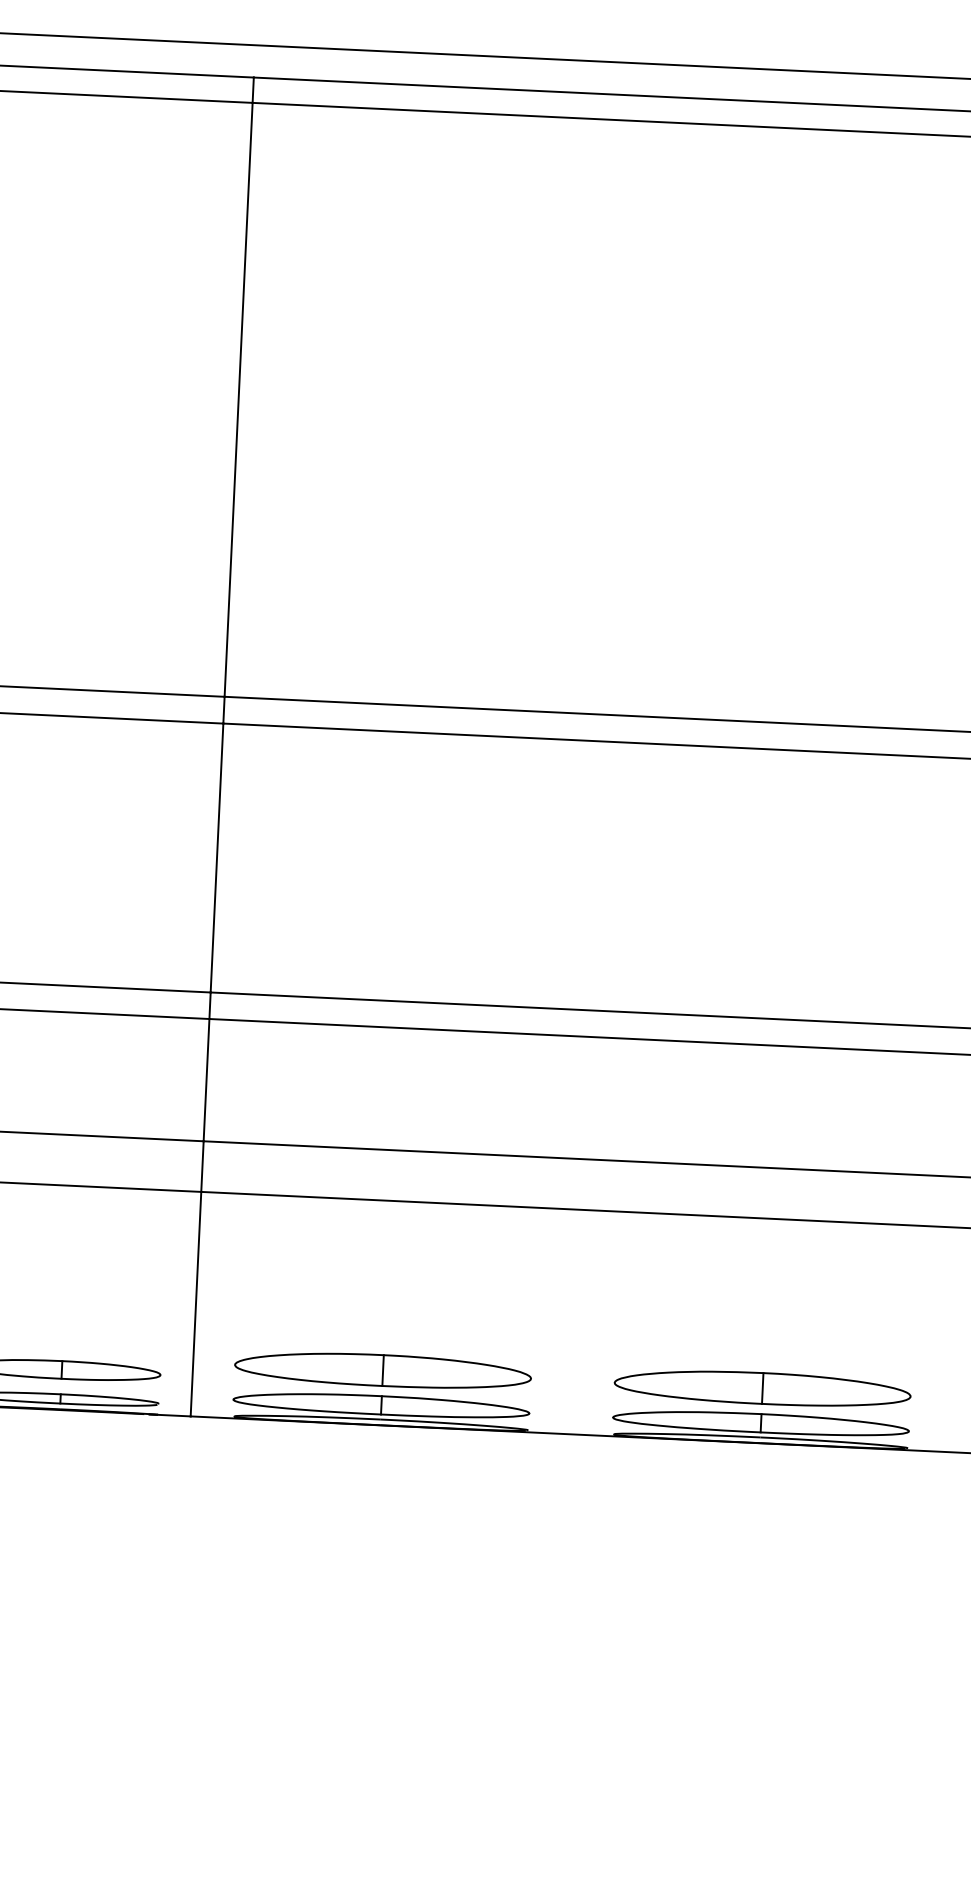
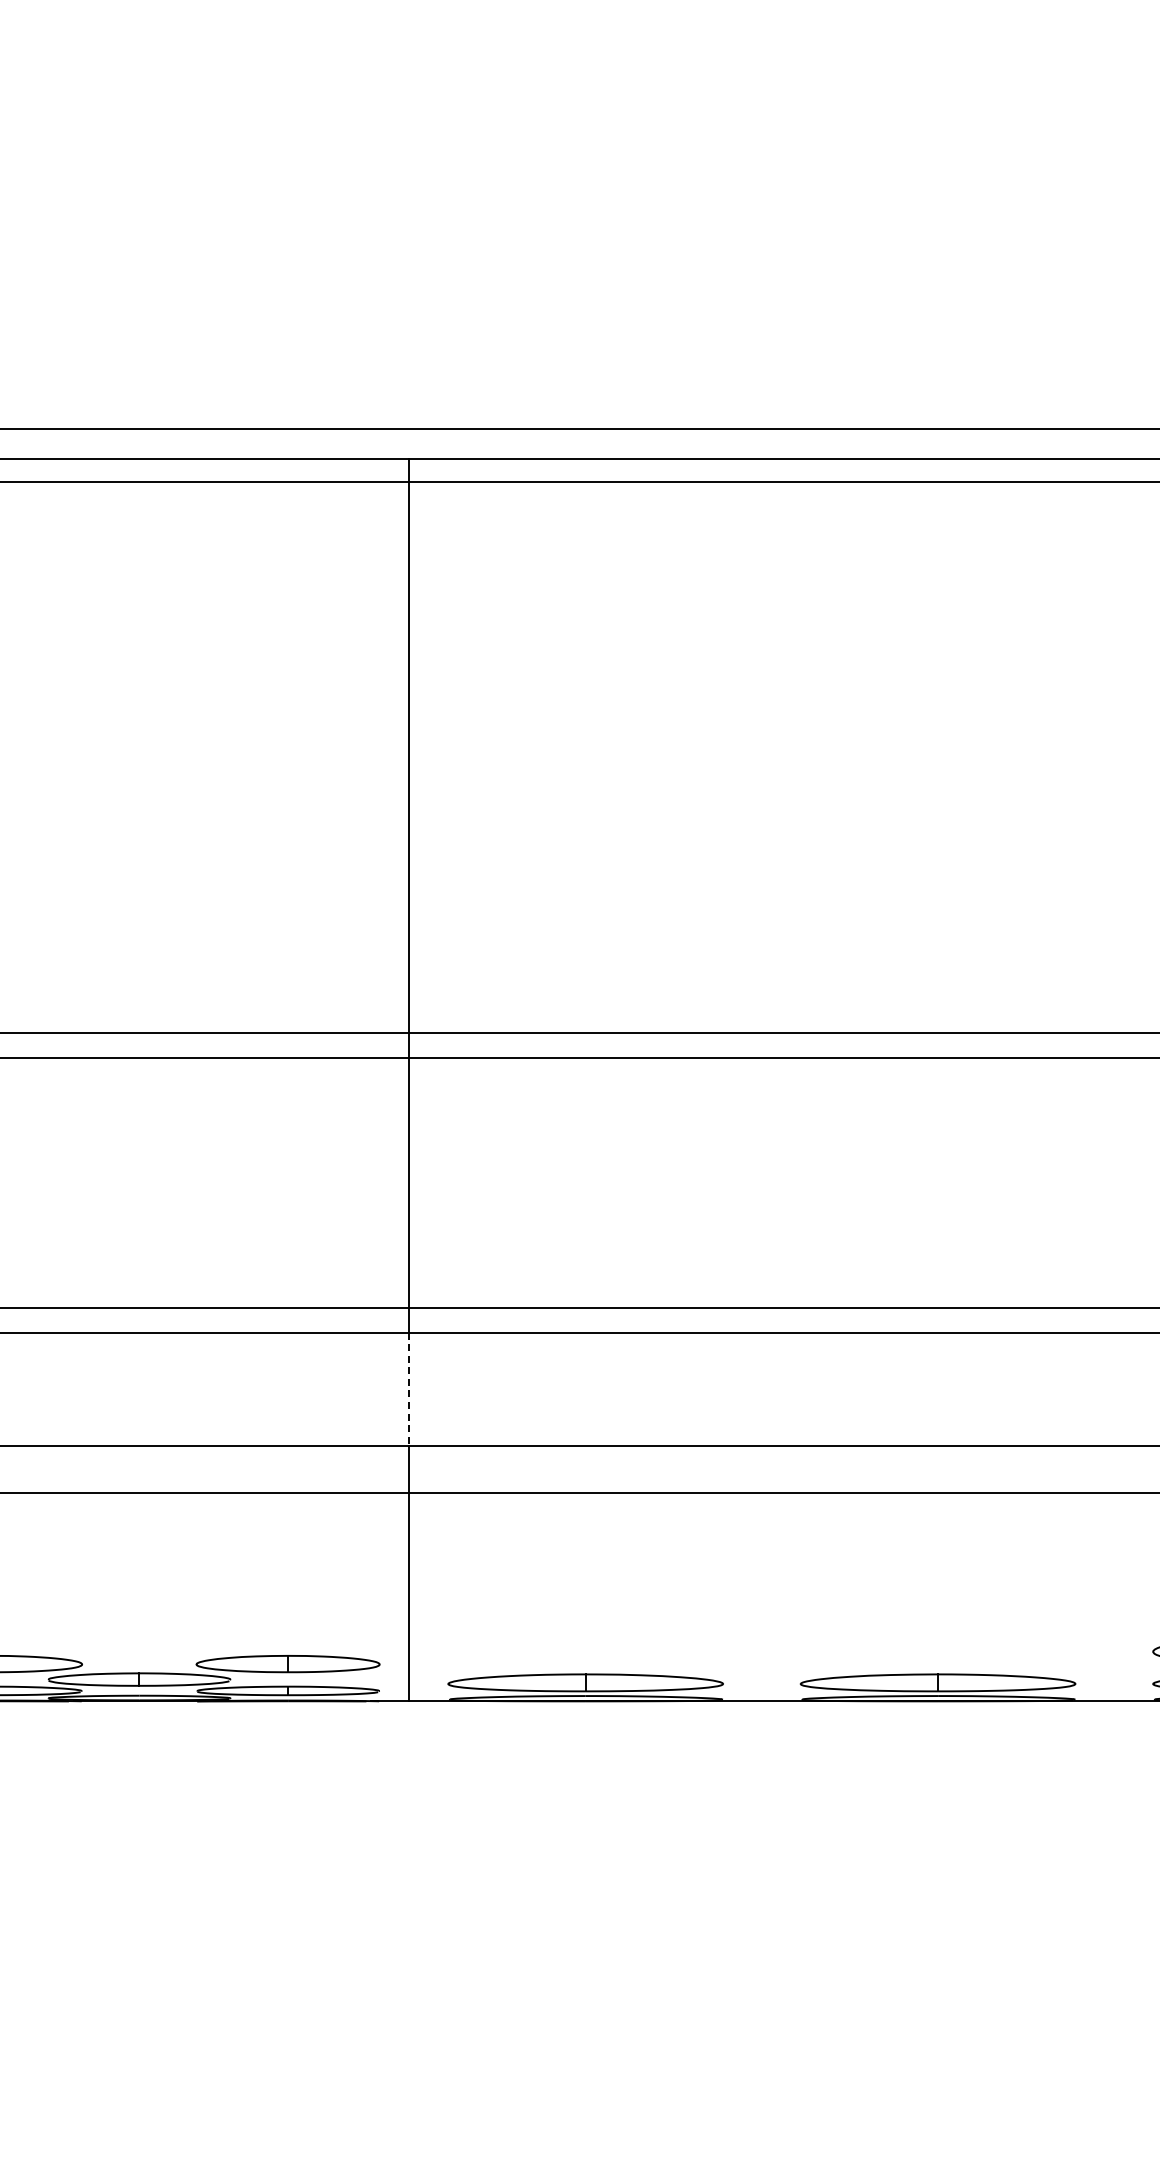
line: (206, 1080) -> (409, 1389), solid -> dashed
part: (382, 1370) -> (585, 1650), removed
part: (762, 1388) -> (937, 1650), removed

